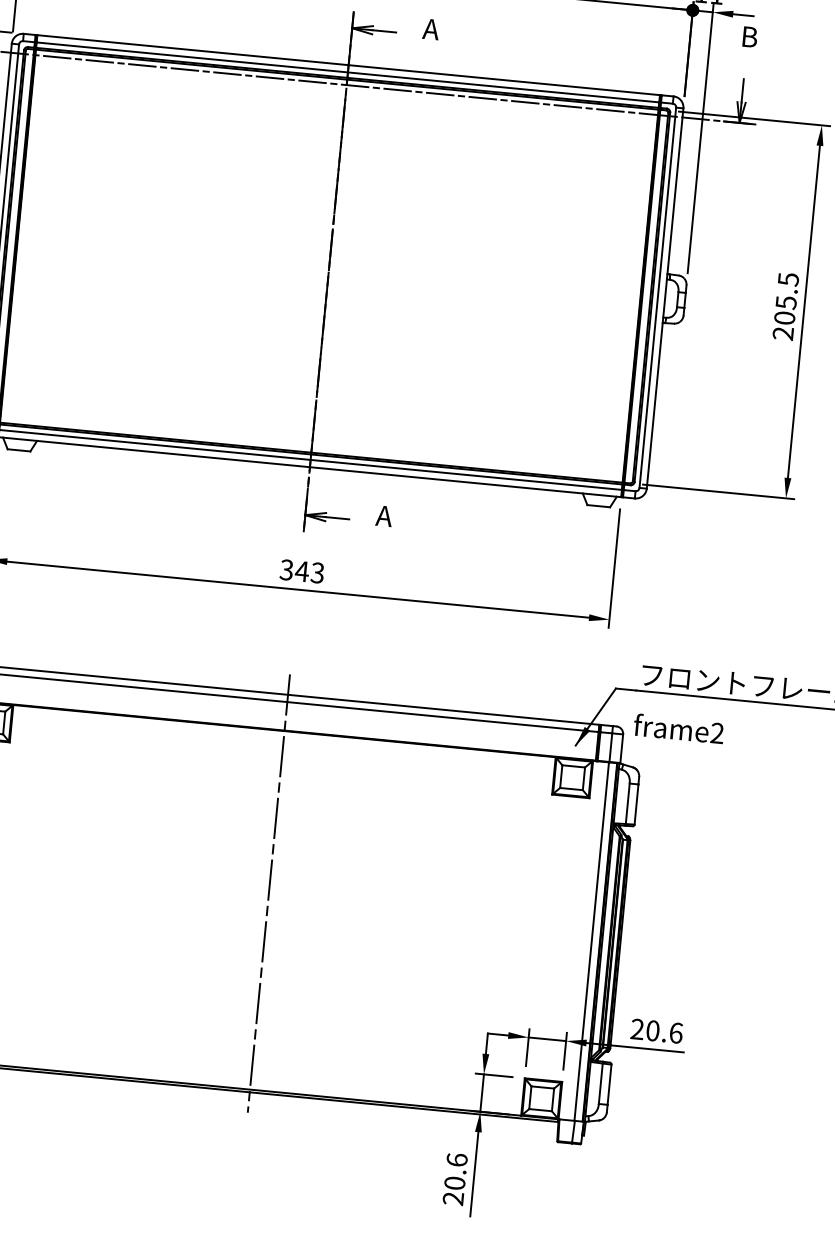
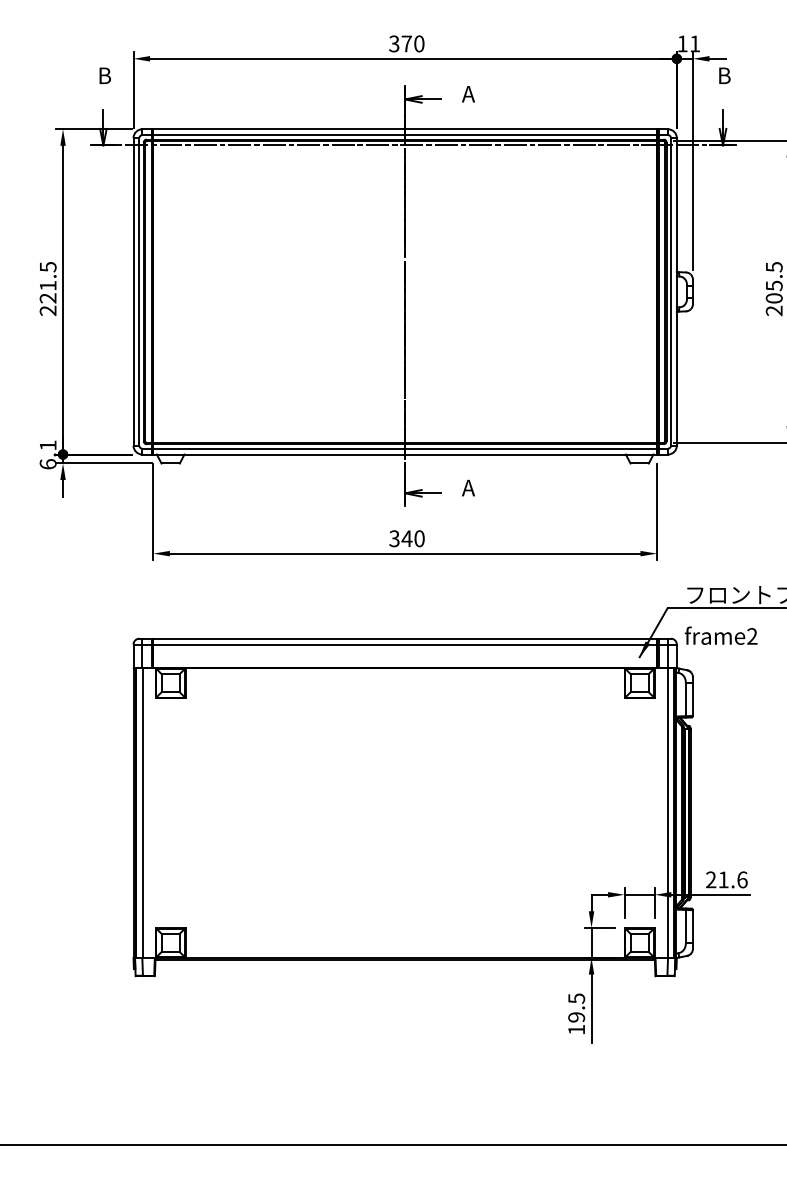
text: (317, 572) -> (419, 538), 343 -> 340
line: (269, 893) -> (405, 799), removed
text: (652, 1030) -> (723, 879), 20.6 -> 21.6
text: (455, 1179) -> (576, 1014), 20.6 -> 19.5

